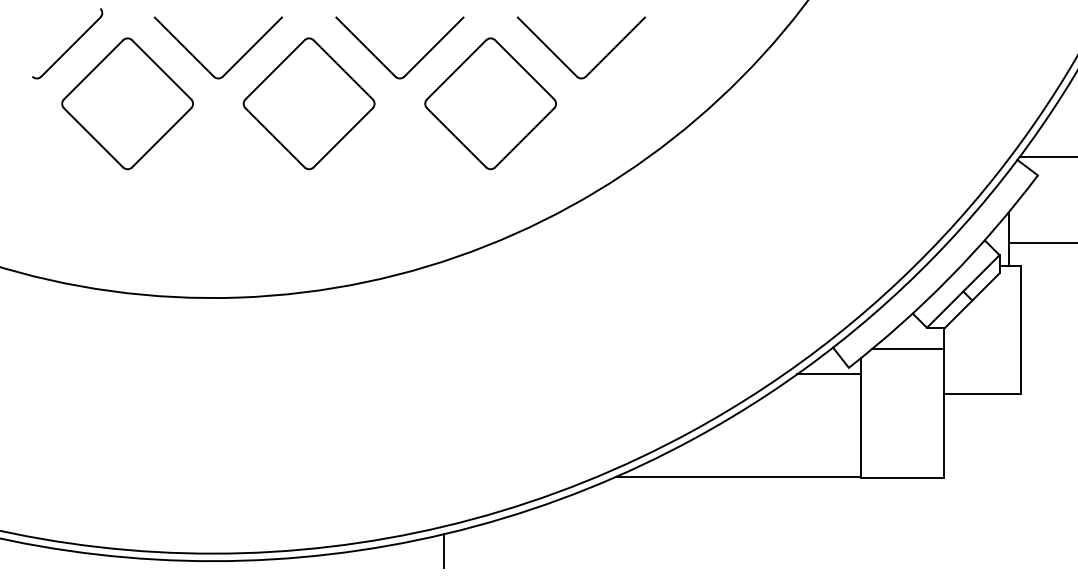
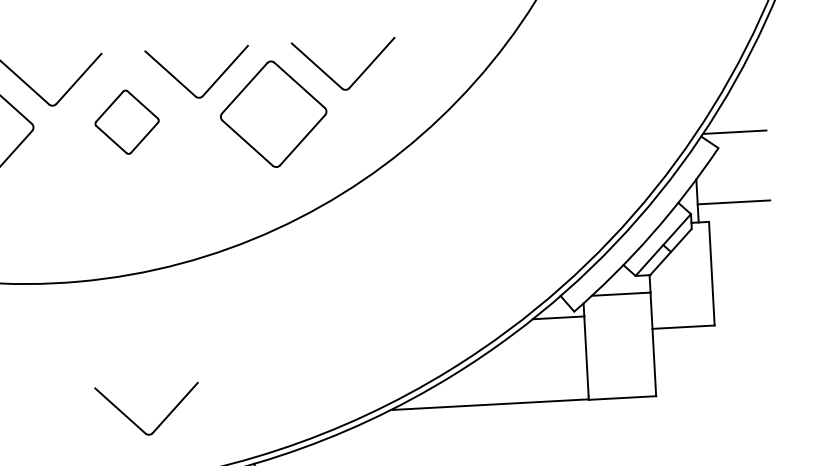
part: (308, 103) -> (126, 121), size x0.6
part: (298, 475) -> (134, 422), added

